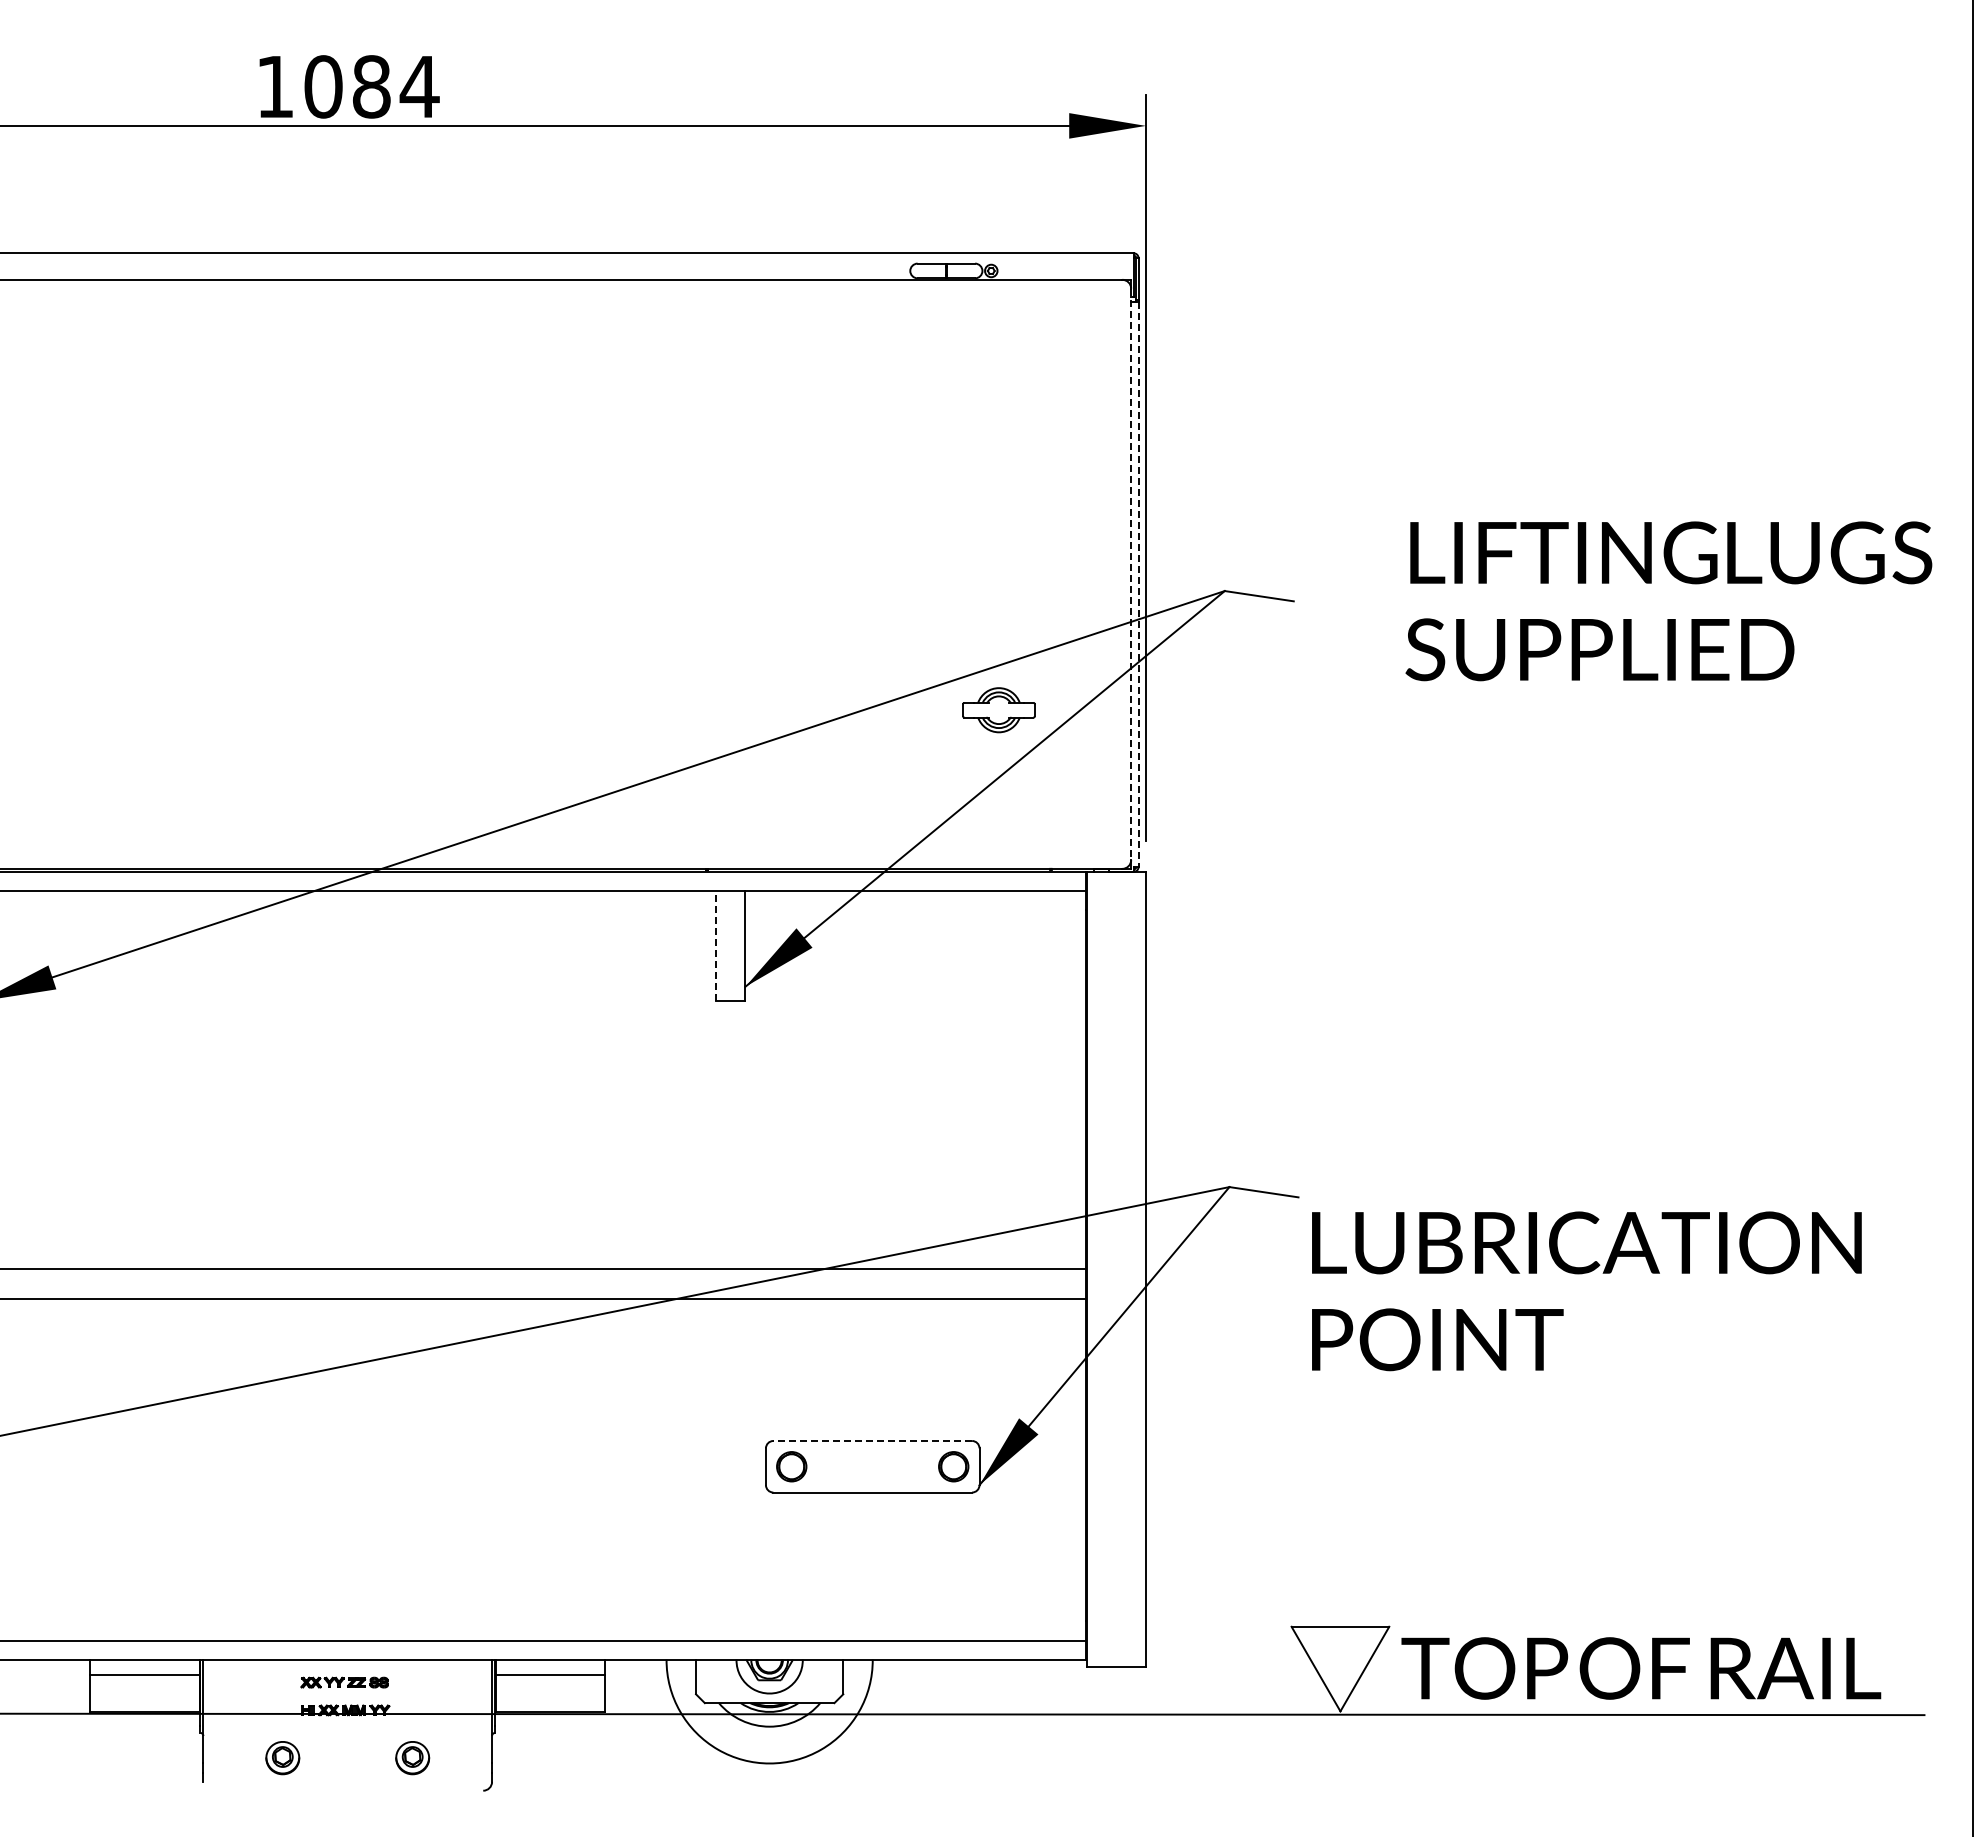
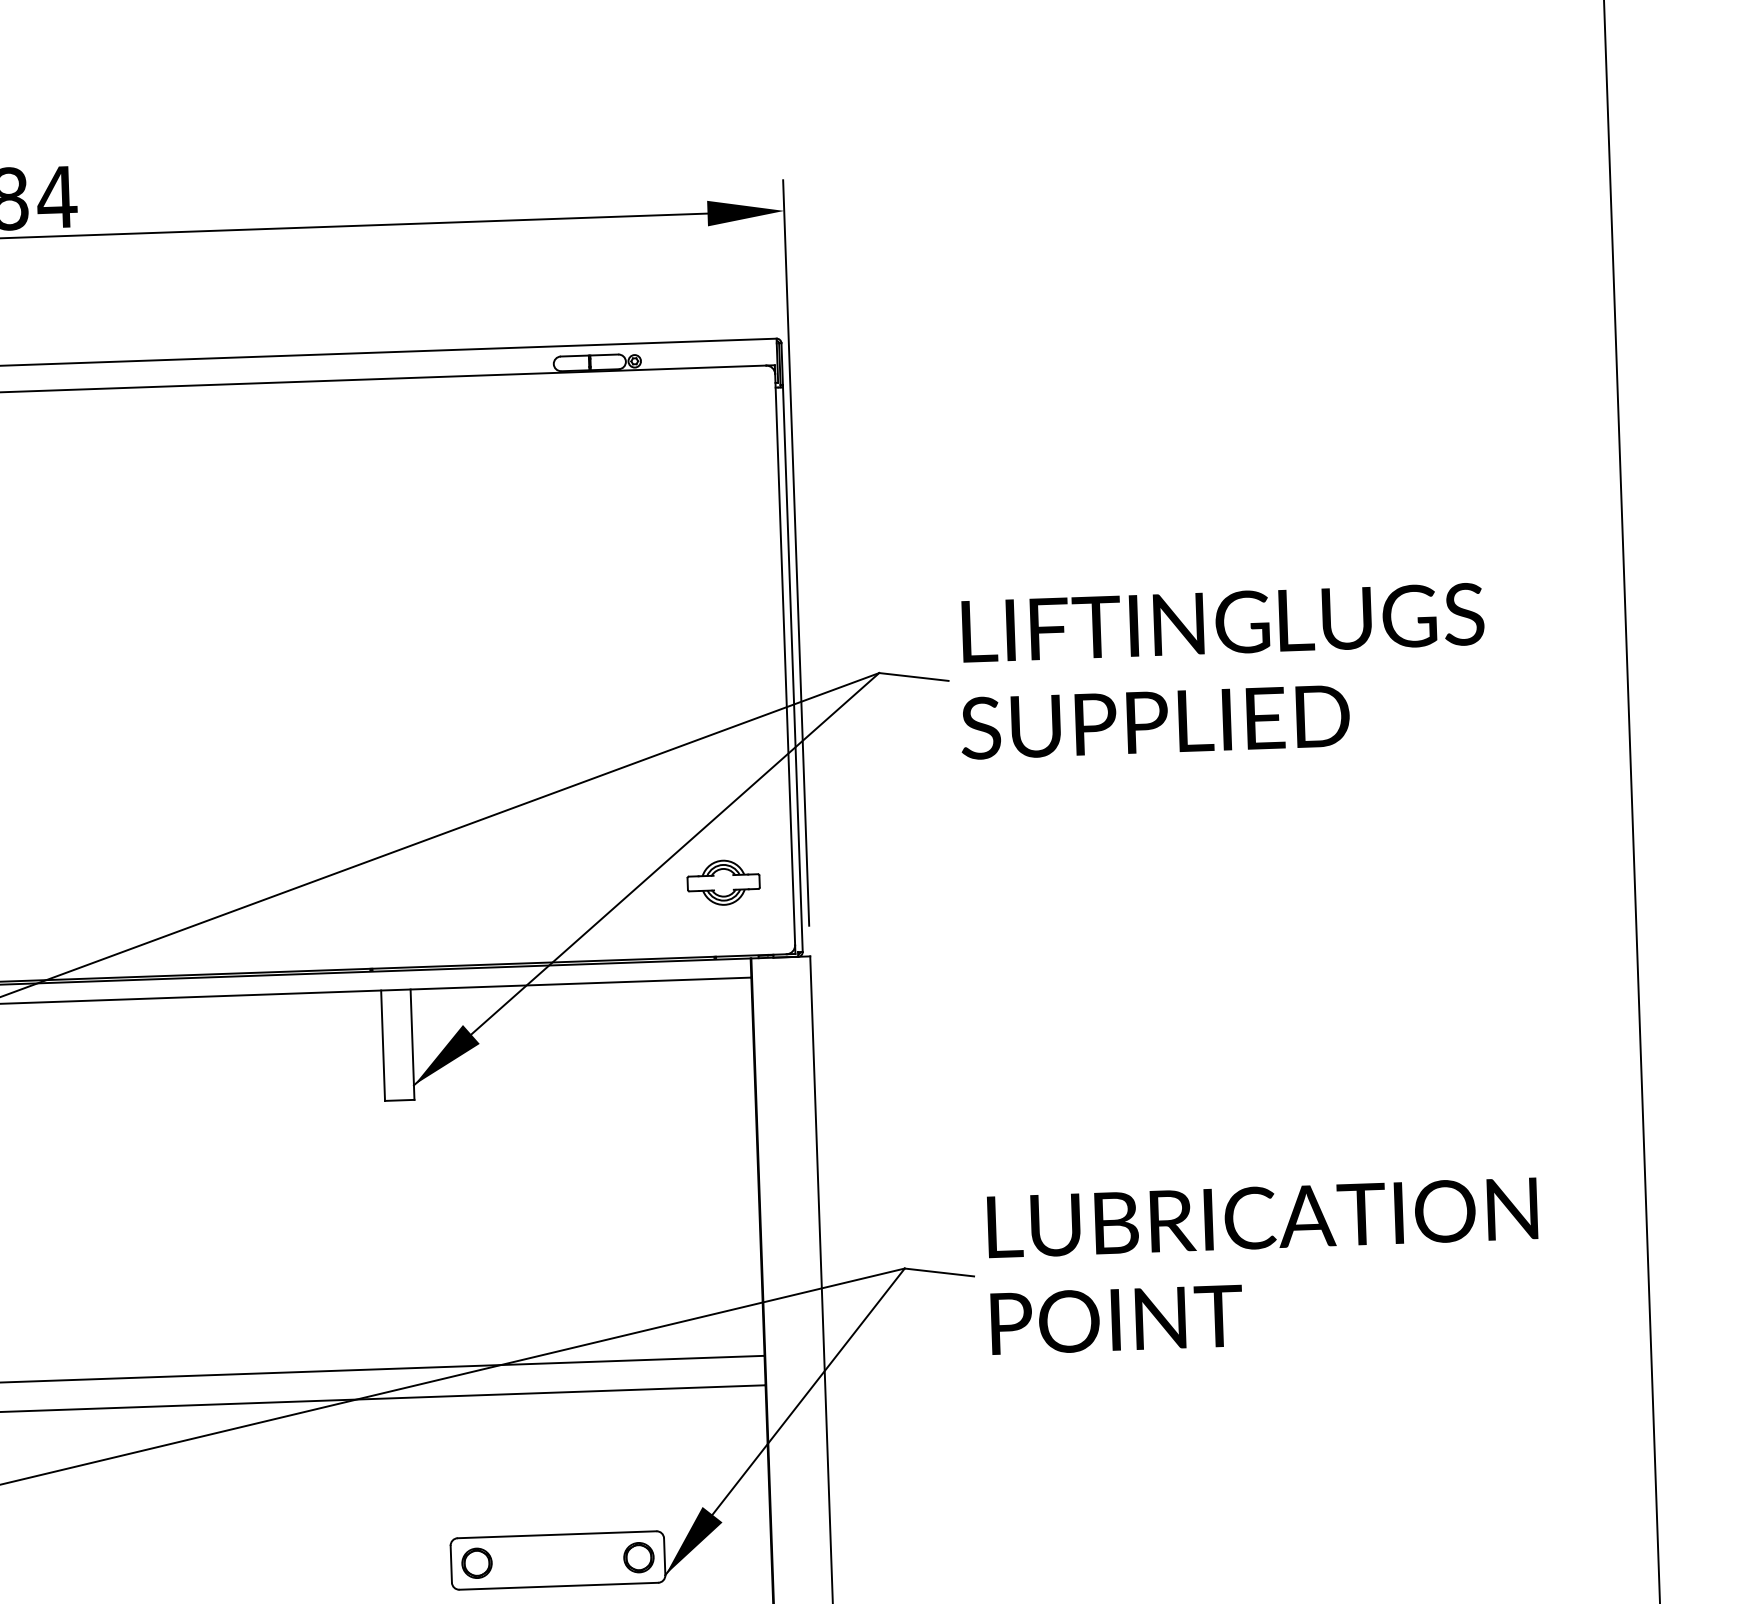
line: (1131, 574) -> (785, 659), dashed -> solid
line: (1138, 585) -> (792, 670), dashed -> solid
text: (1668, 601) -> (1222, 671), moved
part: (998, 710) -> (723, 883), moved
line: (715, 945) -> (382, 1045), dashed -> solid
text: (1586, 1291) -> (1263, 1266), moved
line: (872, 1441) -> (556, 1535), dashed -> solid

